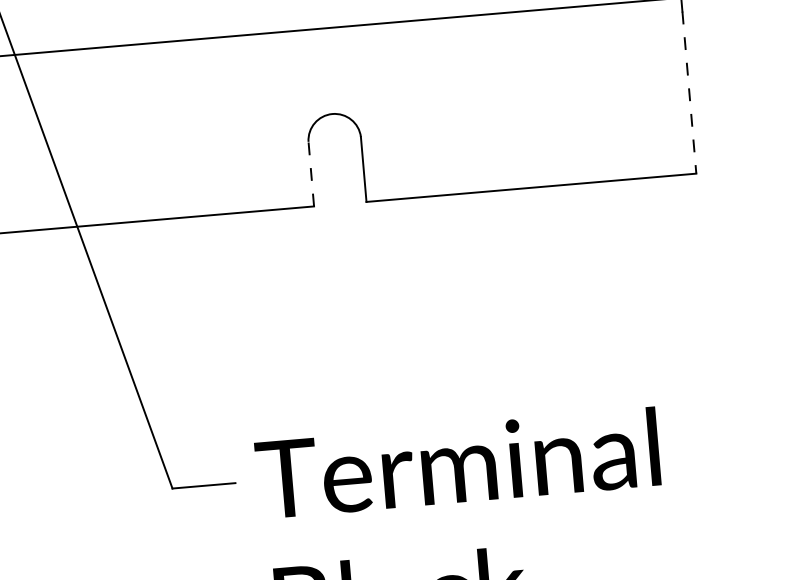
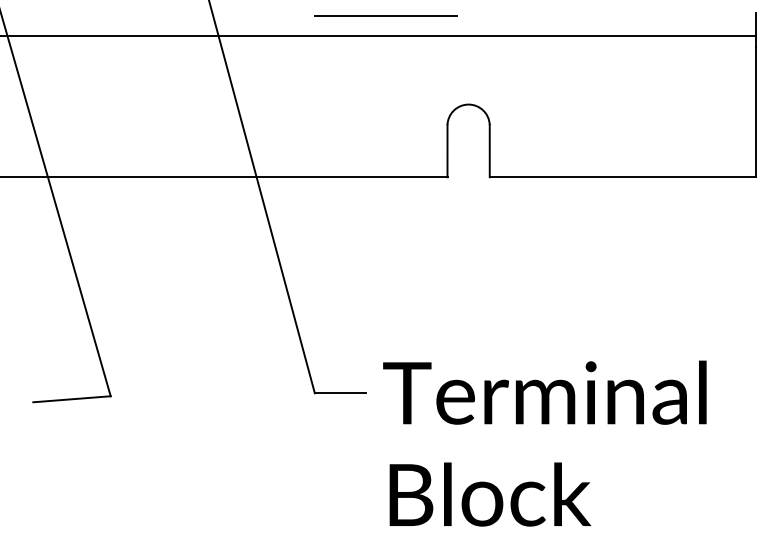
line: (220, 13) -> (385, 16), added
line: (689, 93) -> (755, 112), dashed -> solid
line: (311, 173) -> (447, 150), dashed -> solid

